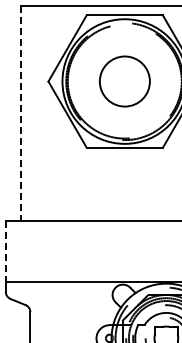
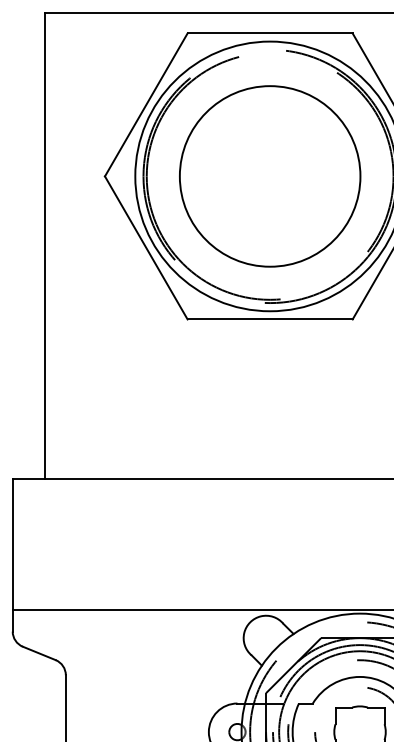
circle: (124, 81) -> (269, 176), size x1.67
line: (20, 113) -> (44, 245), dashed -> solid
line: (5, 252) -> (12, 546), dashed -> solid

